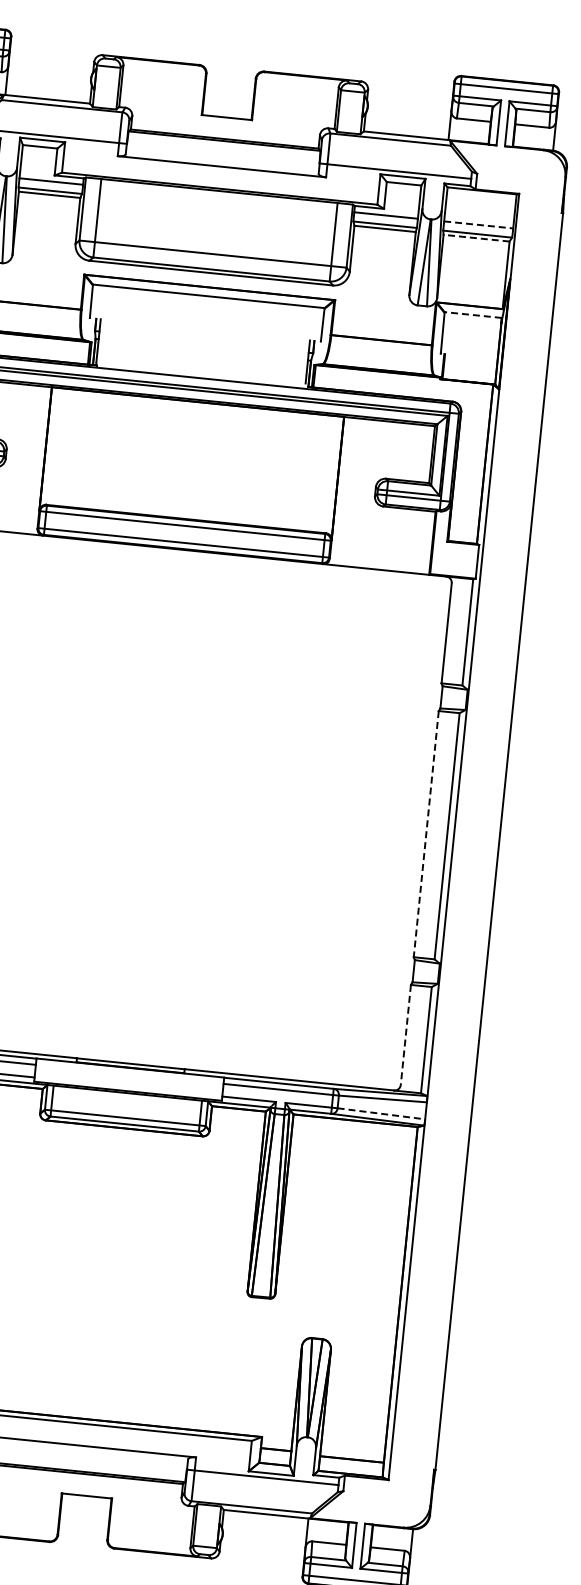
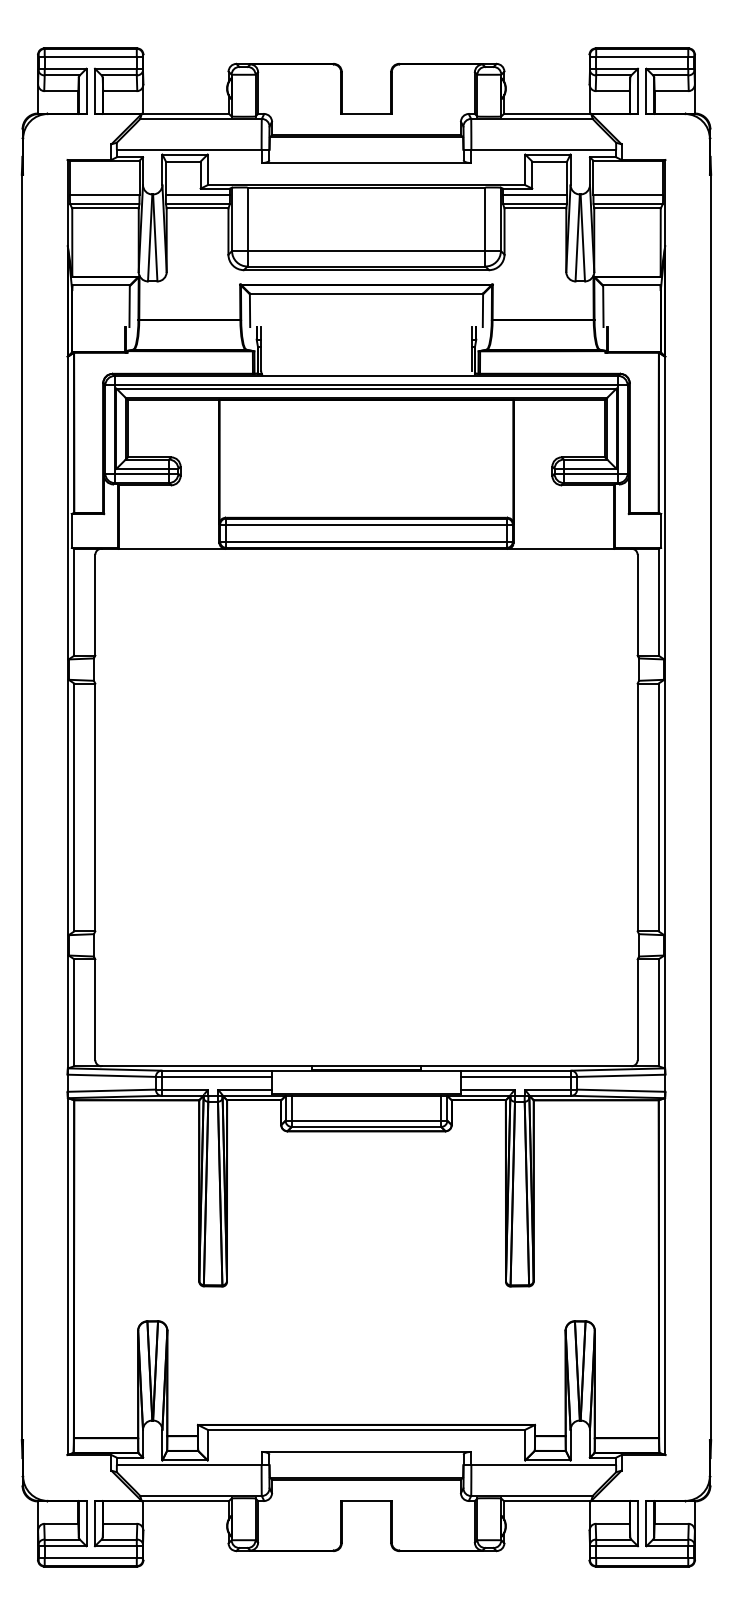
line: (478, 225) -> (628, 195), dashed -> solid
line: (475, 238) -> (626, 208), dashed -> solid
line: (472, 315) -> (631, 285), dashed -> solid
line: (426, 834) -> (637, 807), dashed -> solid
line: (405, 1035) -> (637, 1010), dashed -> solid
line: (381, 1113) -> (621, 1090), dashed -> solid

